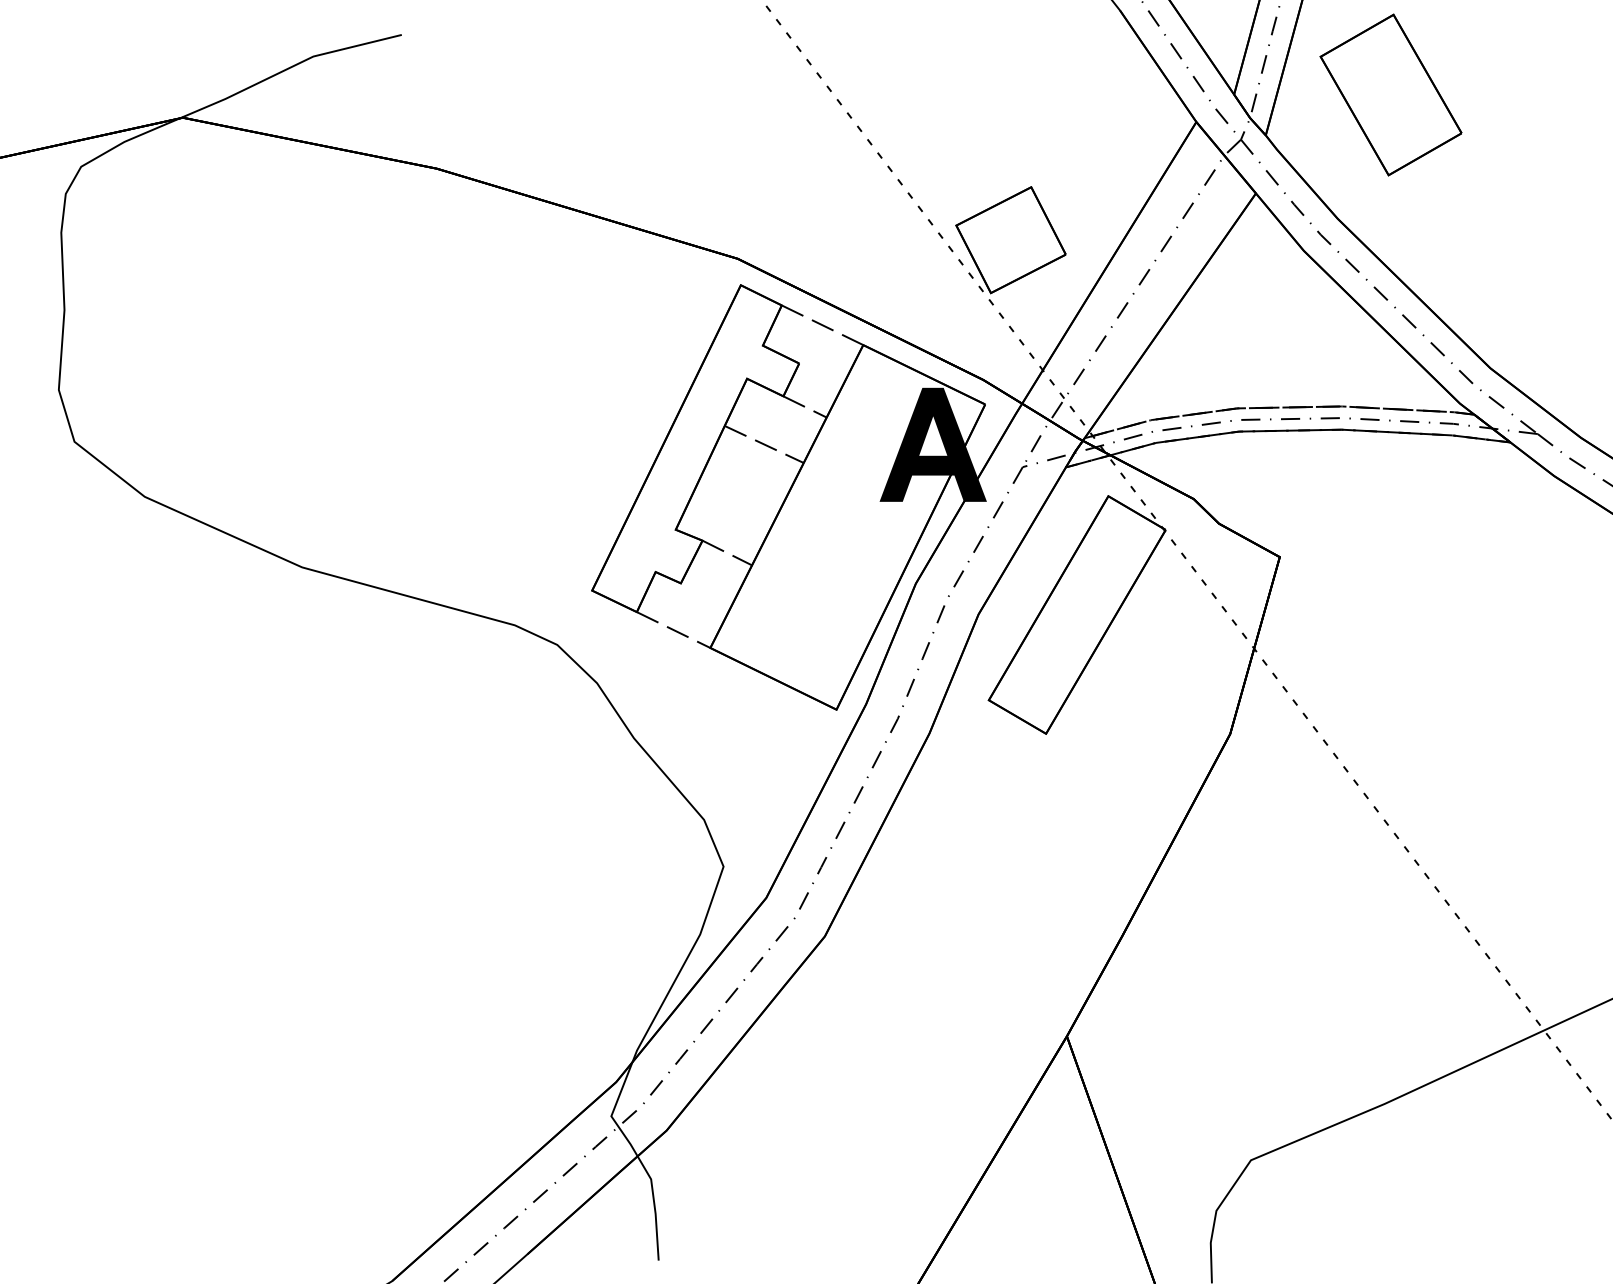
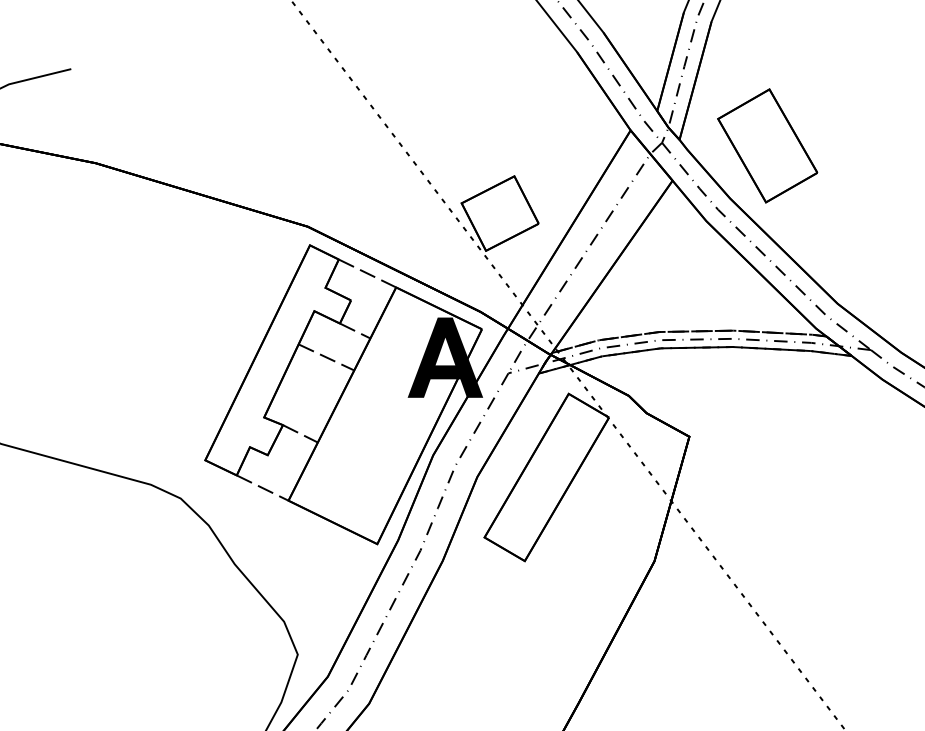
part: (1390, 94) -> (767, 145), moved

